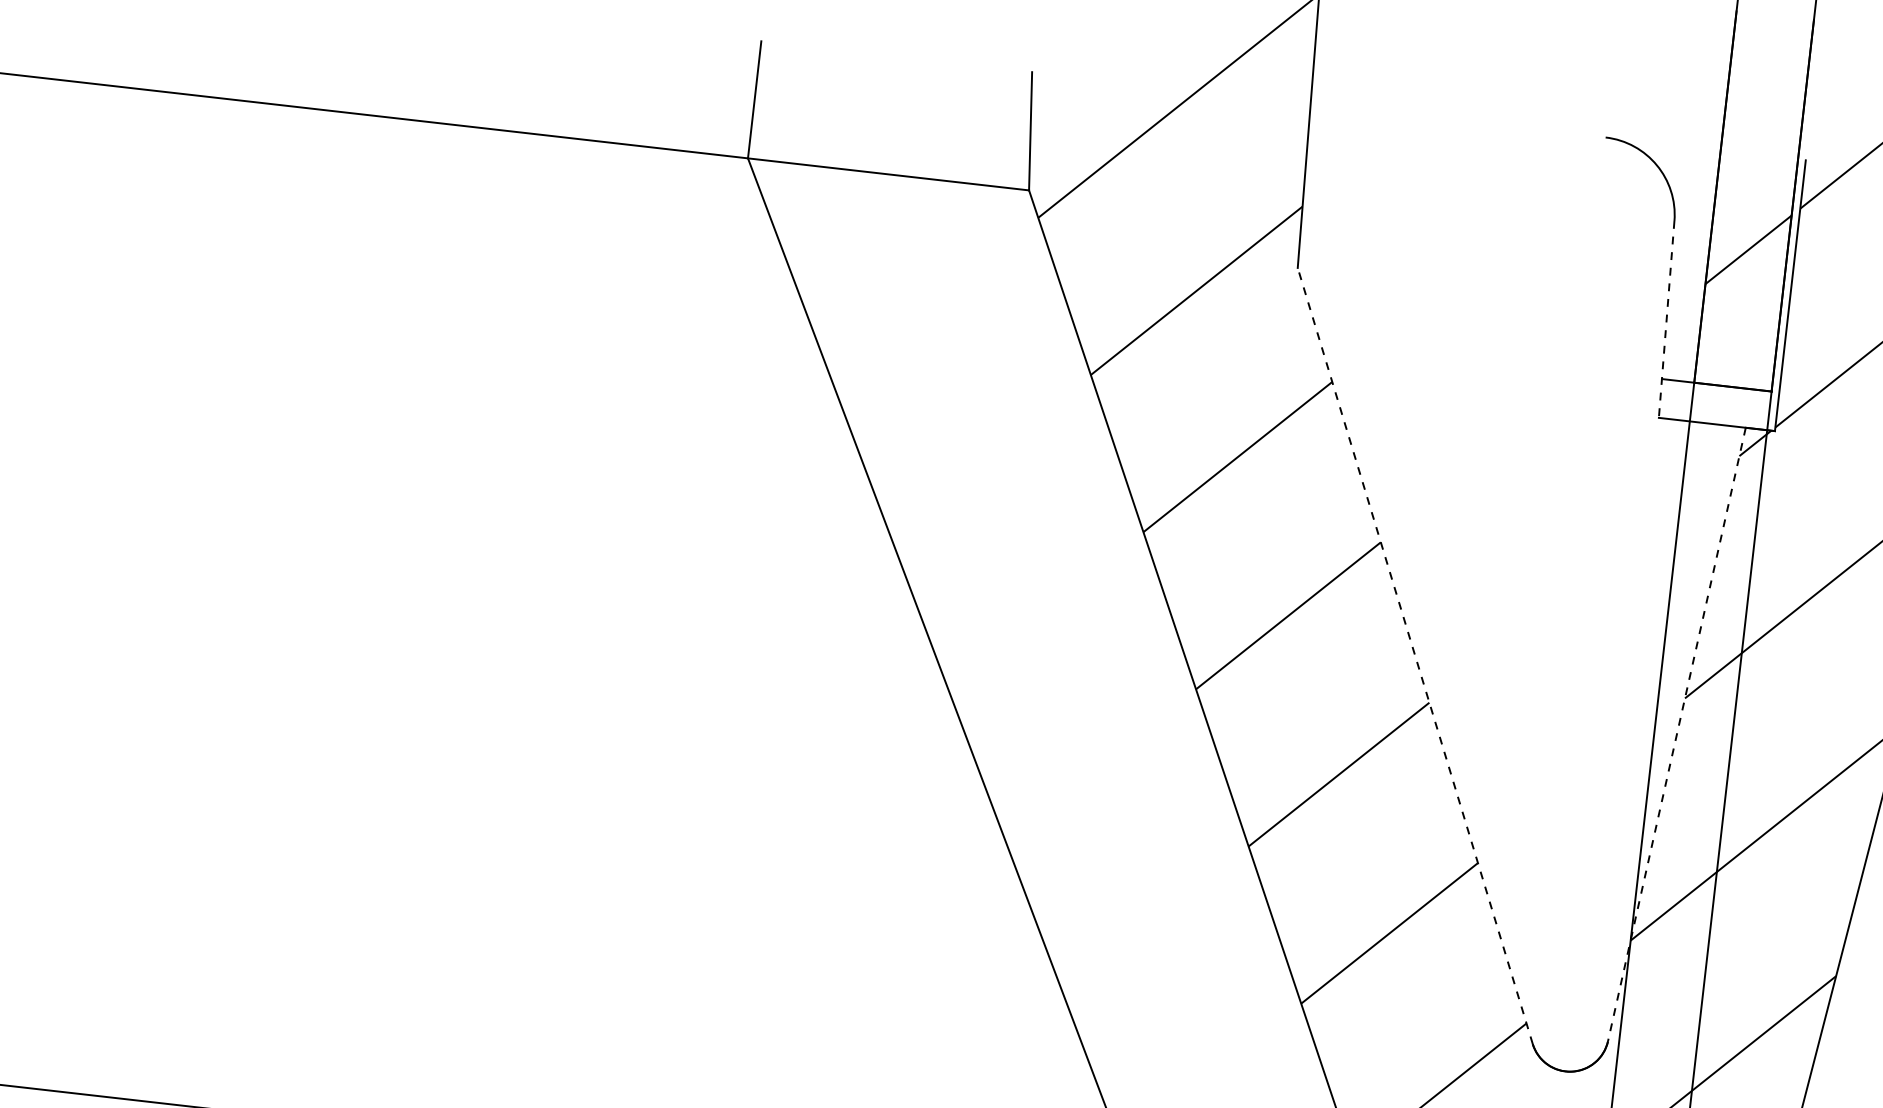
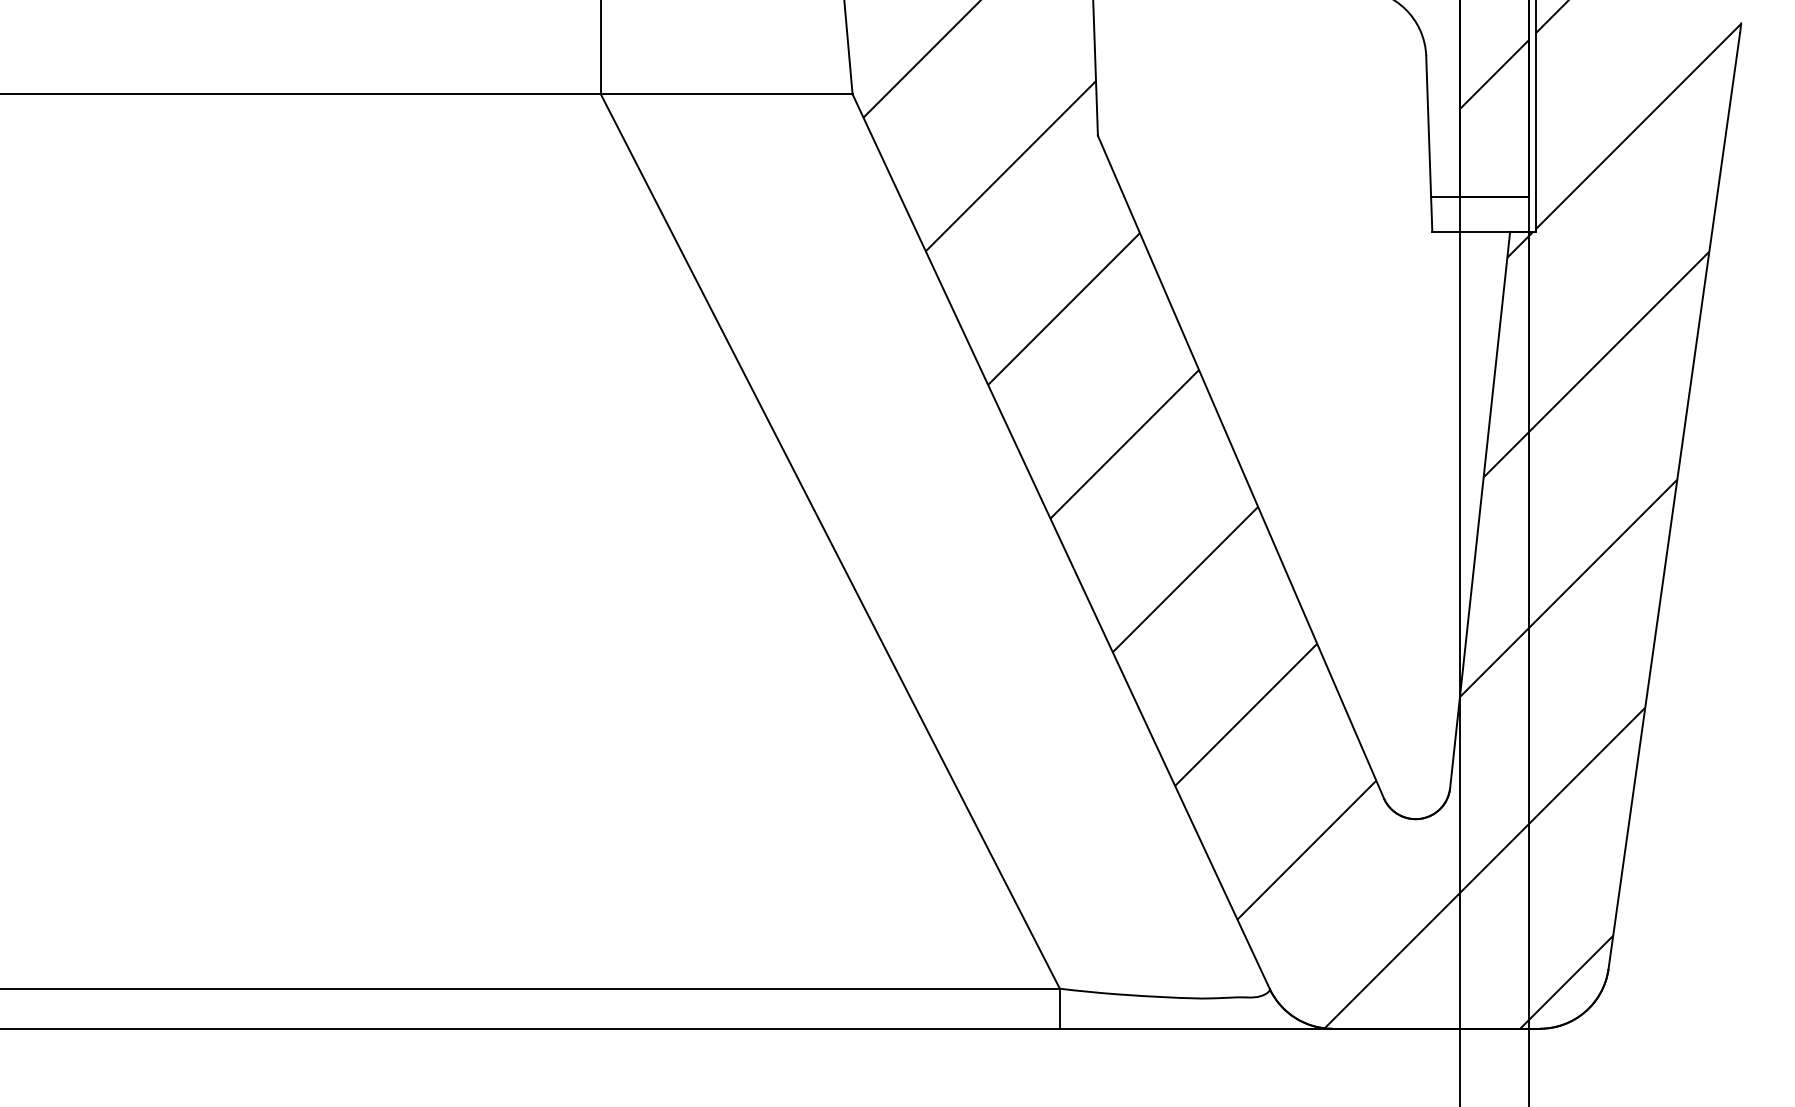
line: (1666, 319) -> (1429, 144), dashed -> solid
line: (1414, 656) -> (1240, 467), dashed -> solid
line: (1677, 735) -> (1480, 510), dashed -> solid

